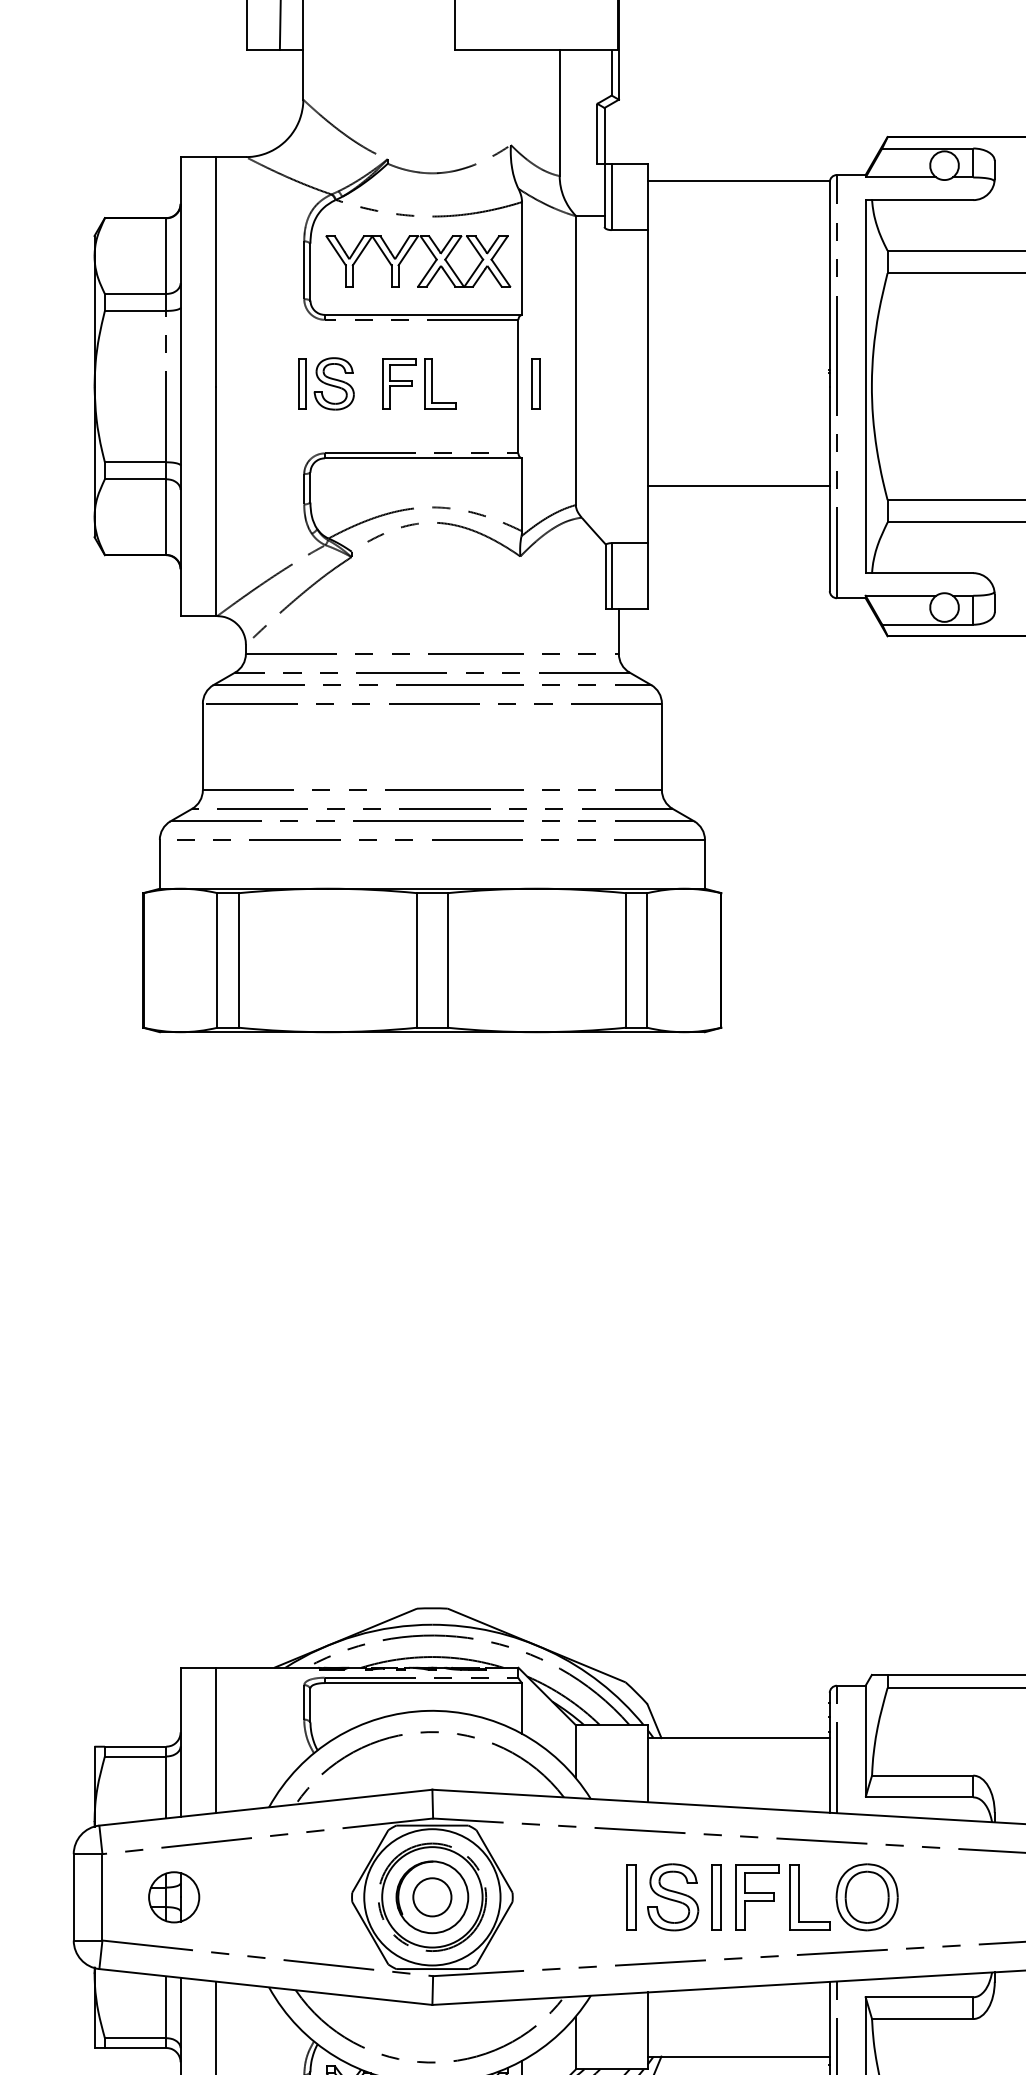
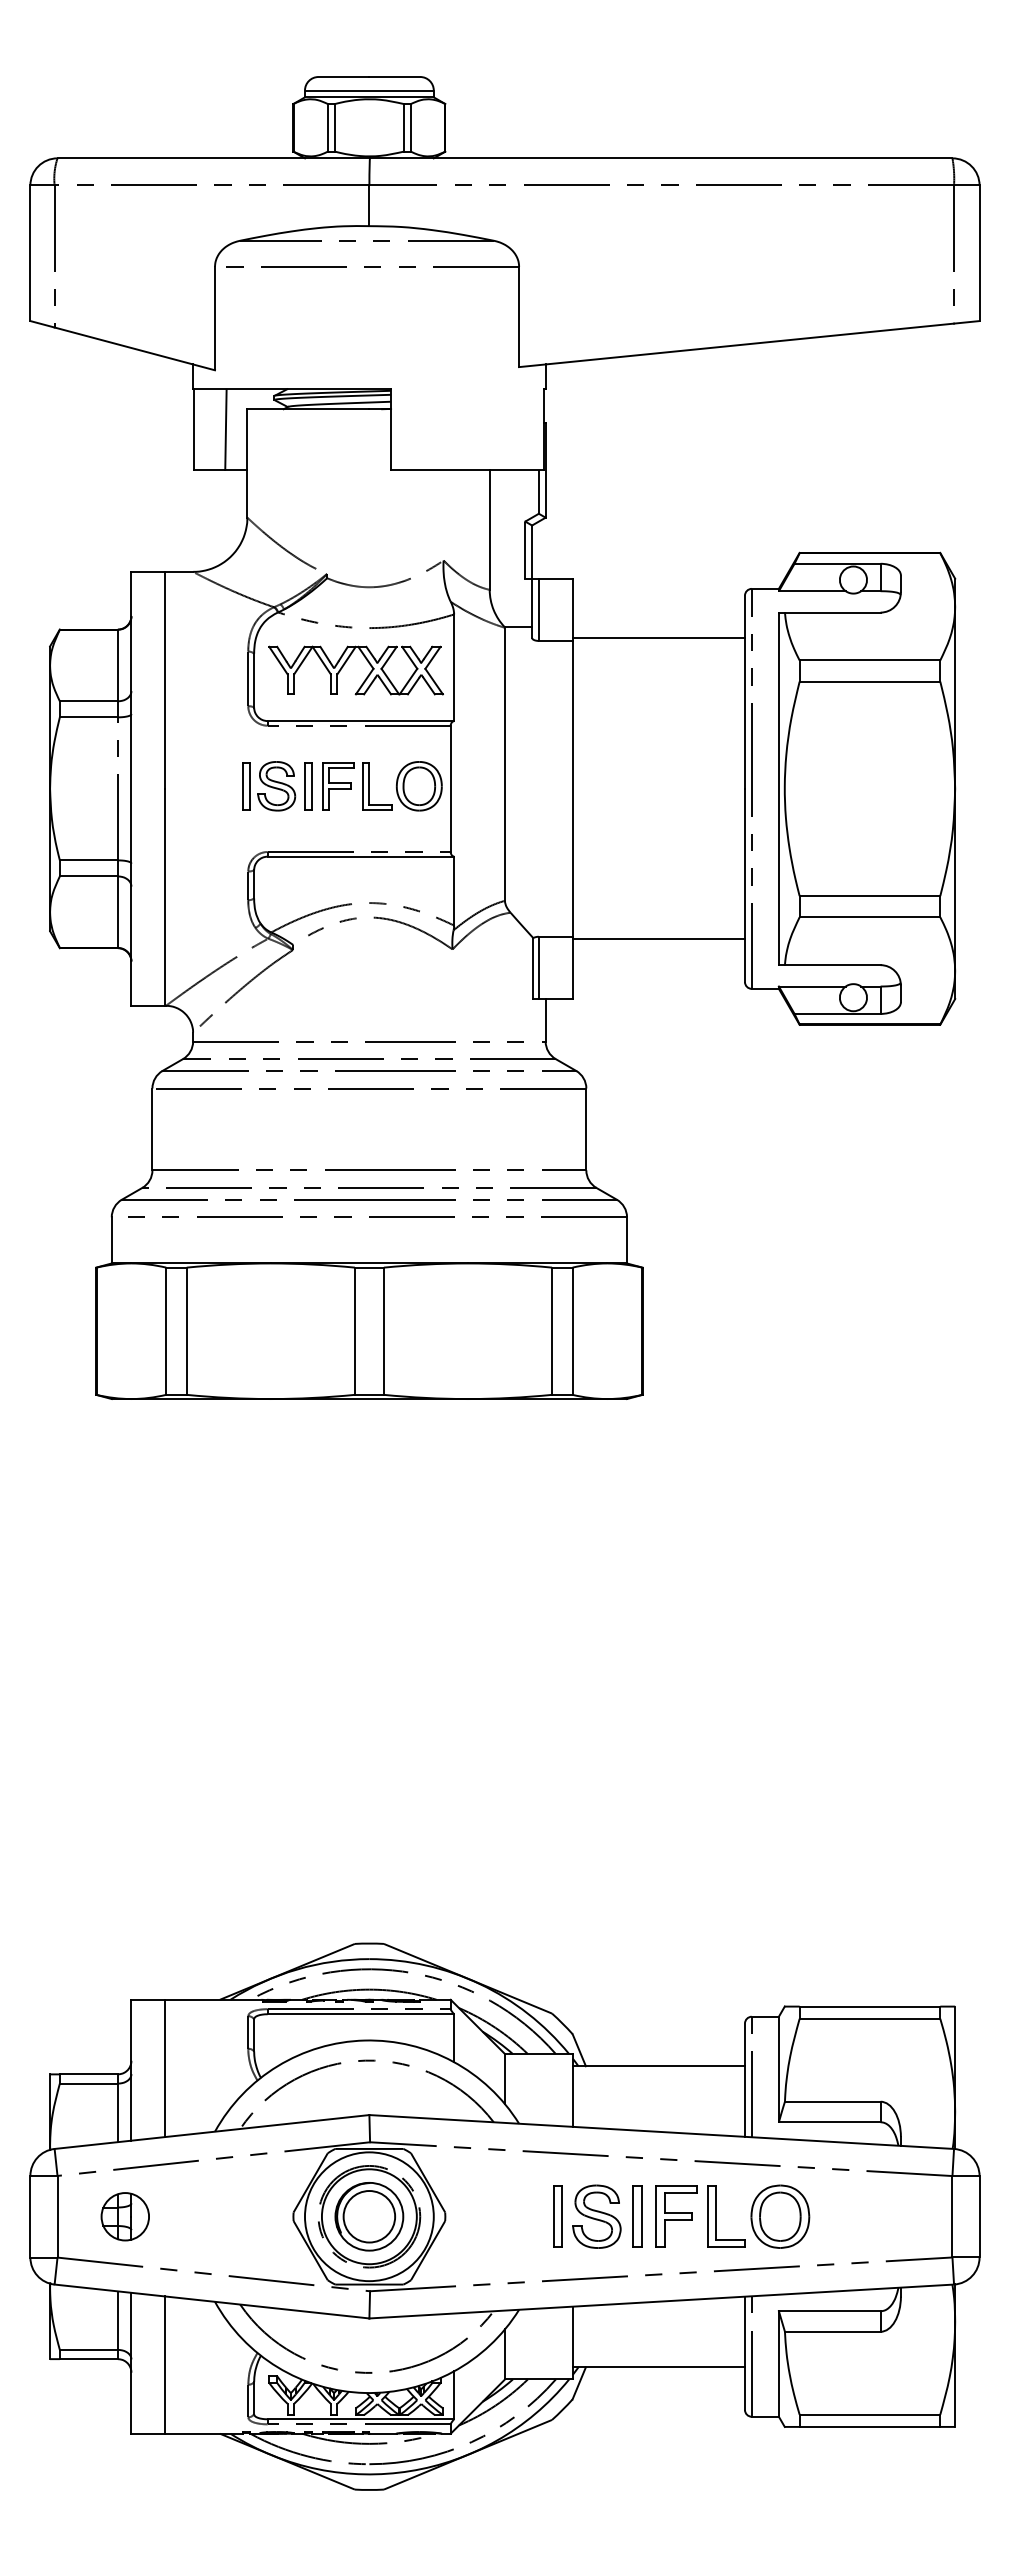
line: (738, 180) -> (658, 638), moved
part: (484, 384) -> (418, 786), added
part: (536, 384) -> (308, 786), moved
line: (738, 485) -> (658, 939), moved
circle: (432, 1897) -> (369, 2216), size x1.43

